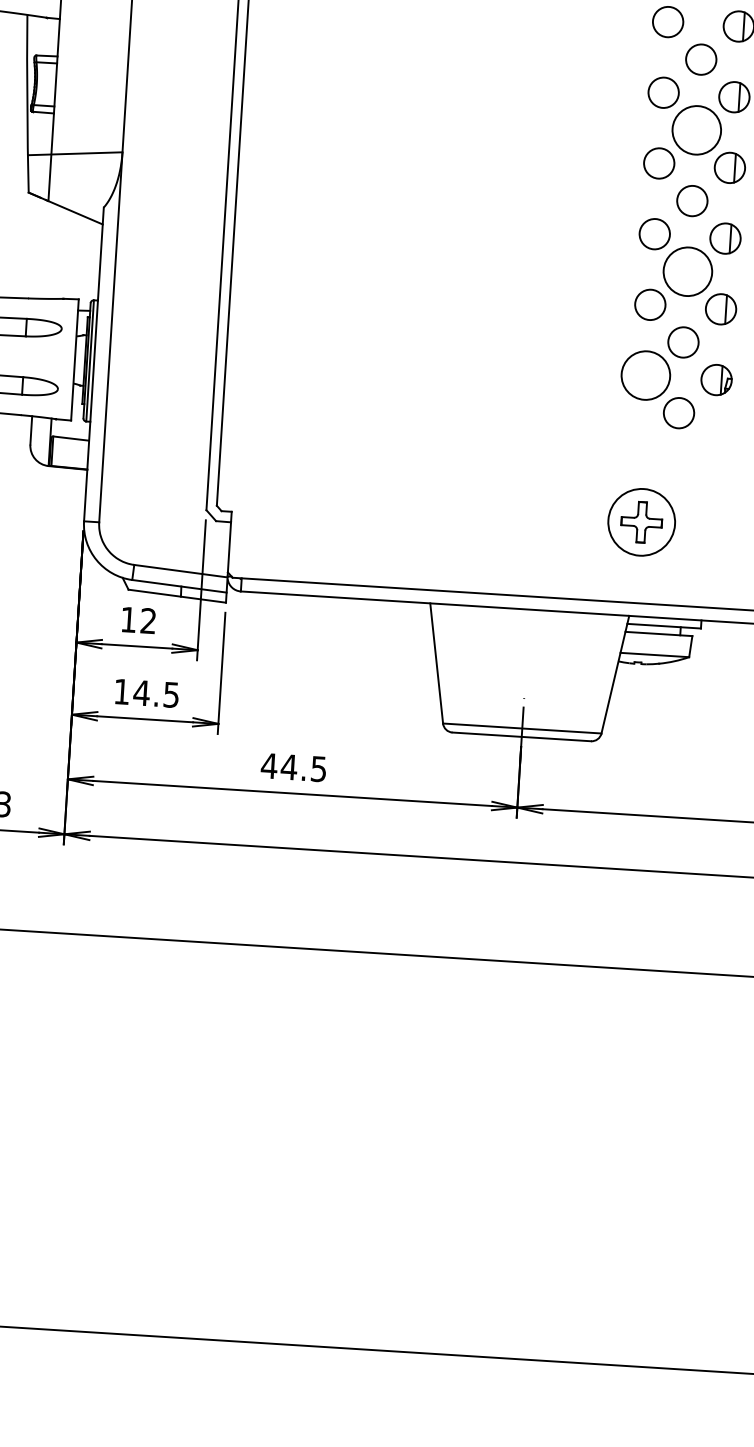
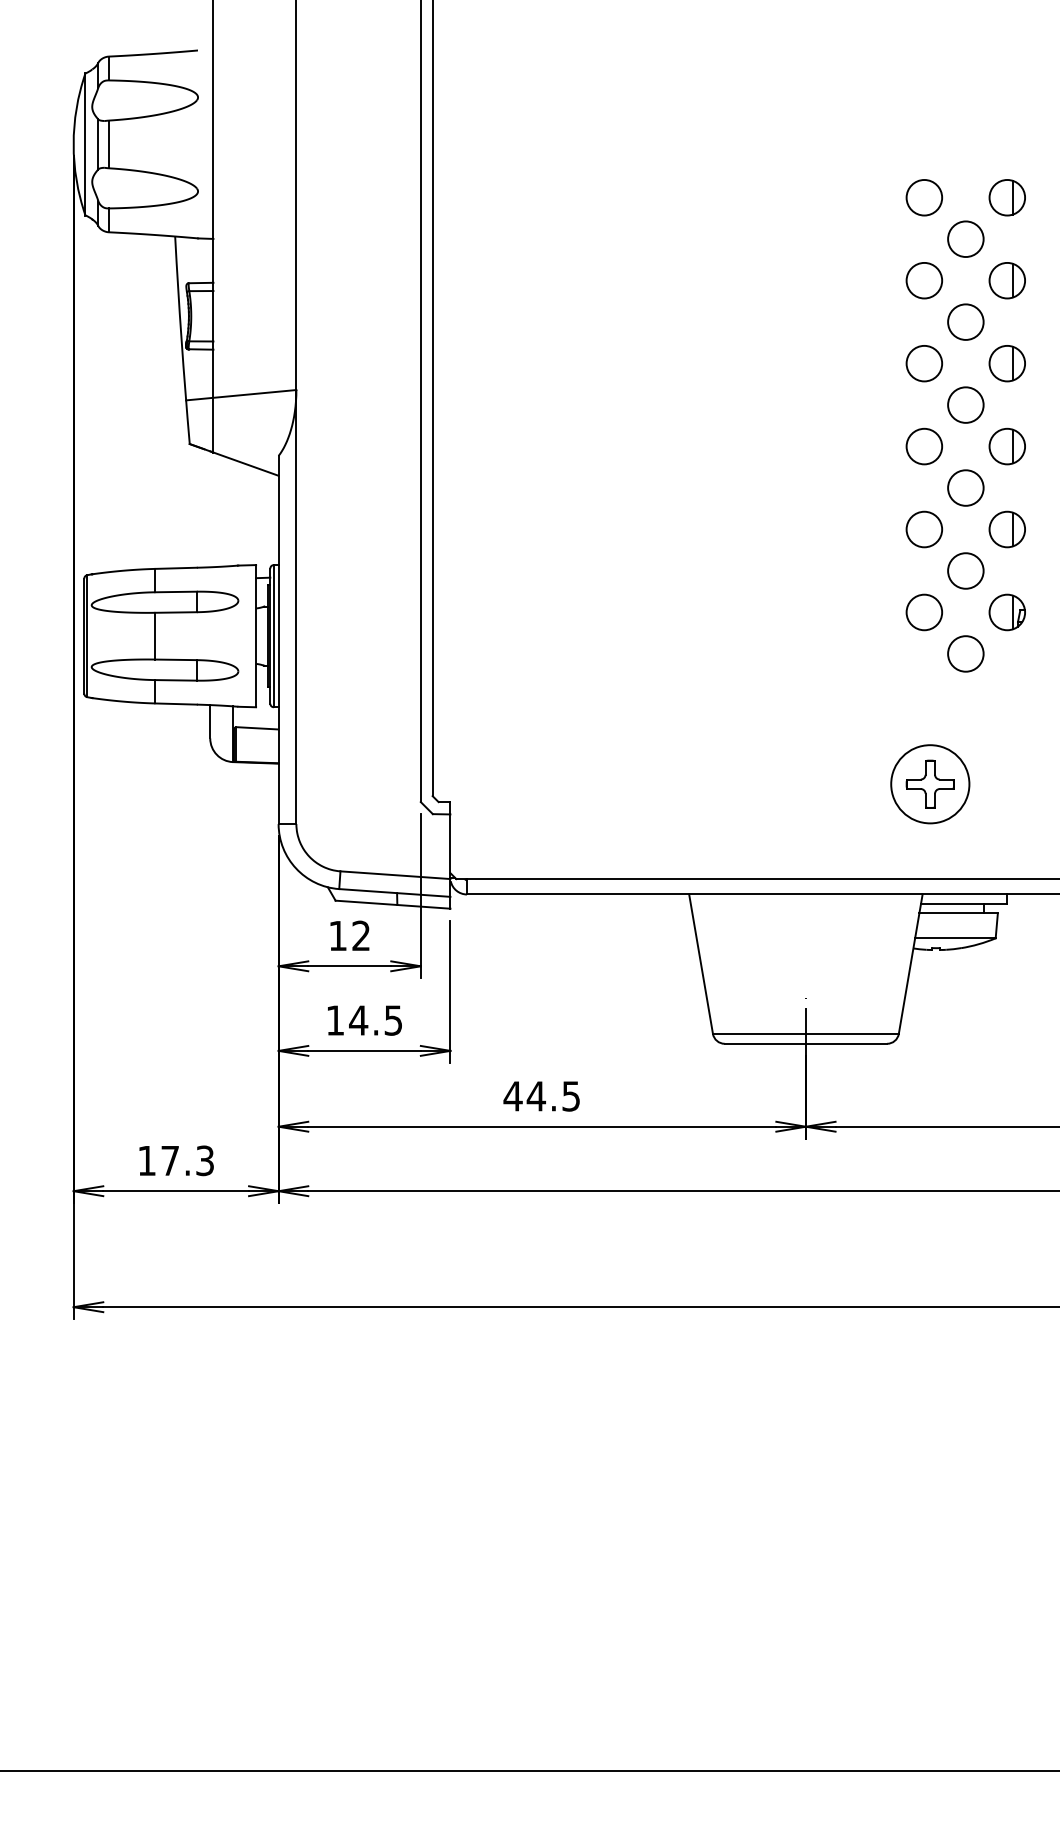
circle: (696, 129) -> (965, 321), size x0.62
circle: (687, 271) -> (965, 487), size x0.62
circle: (645, 375) -> (924, 612), size x0.62

